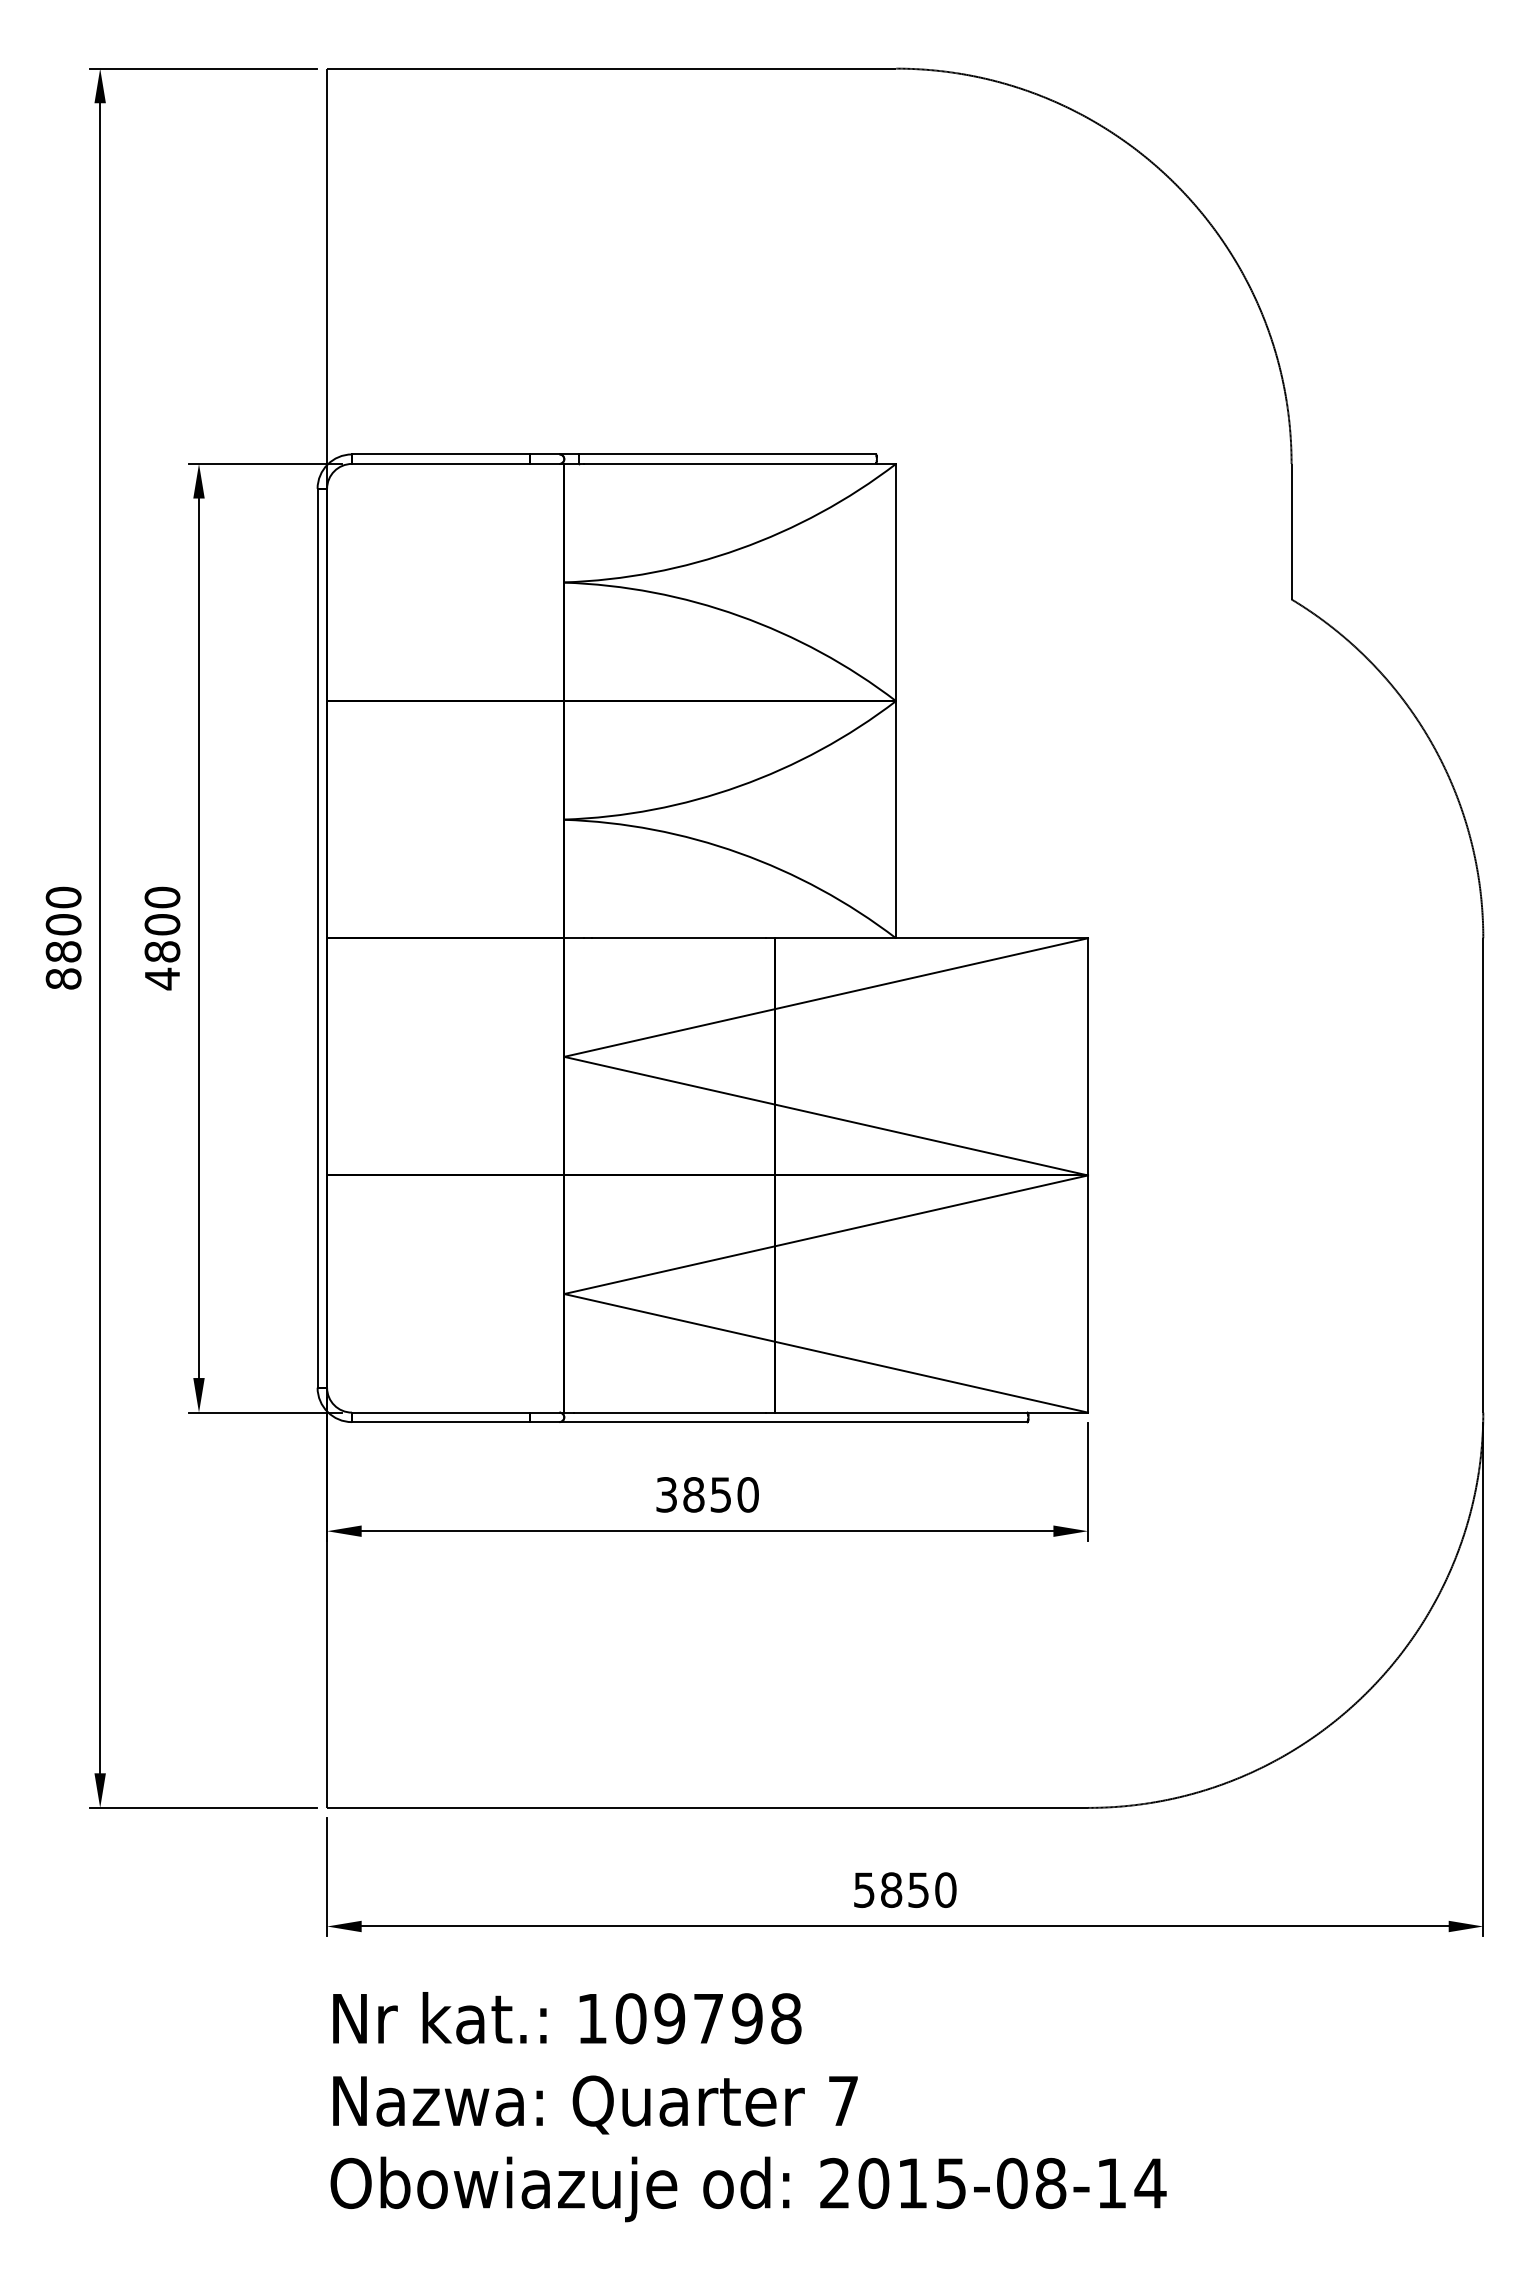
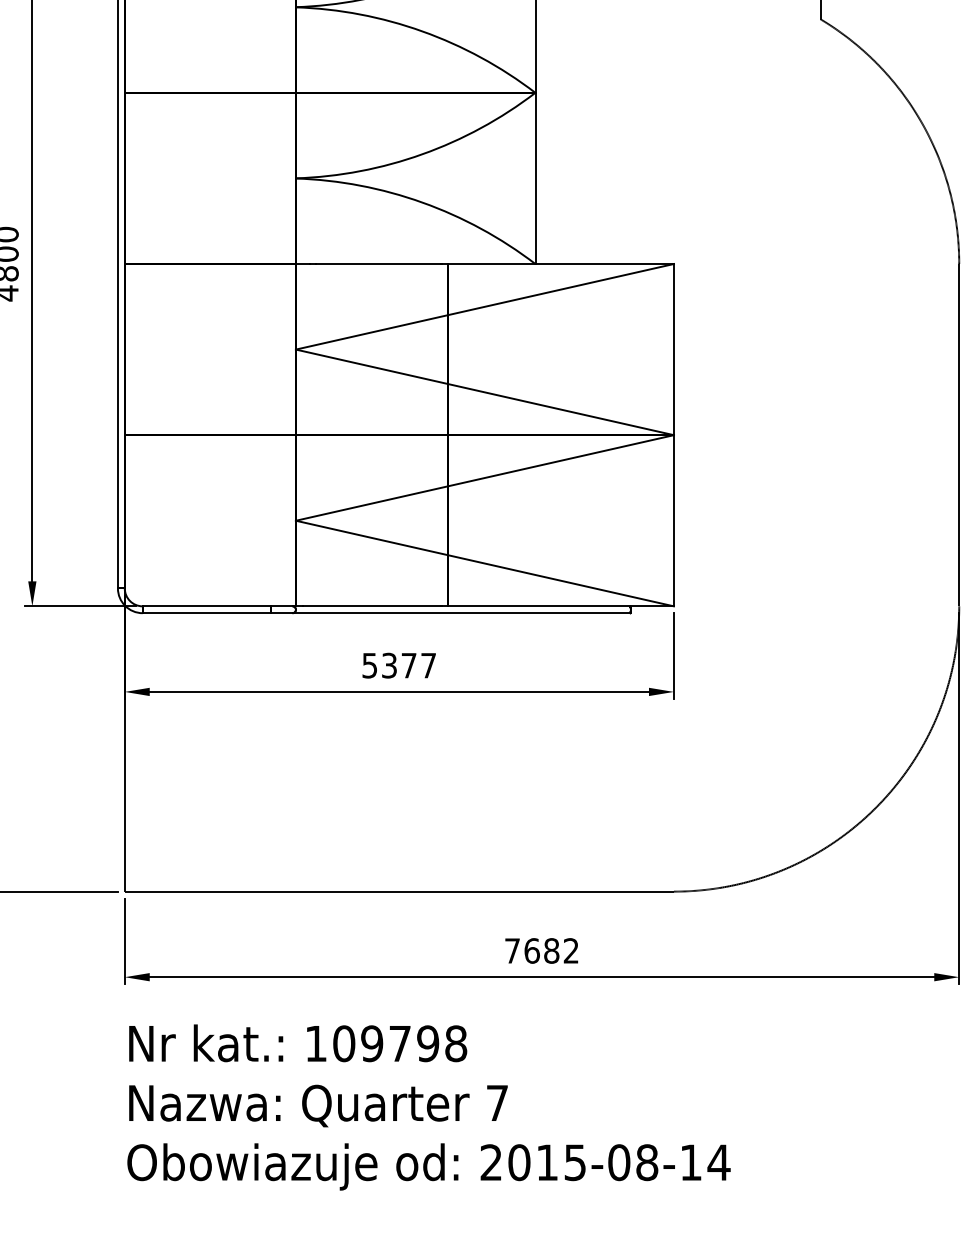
text: (707, 1494) -> (399, 665), 3850 -> 5377
text: (905, 1890) -> (542, 951), 5850 -> 7682

